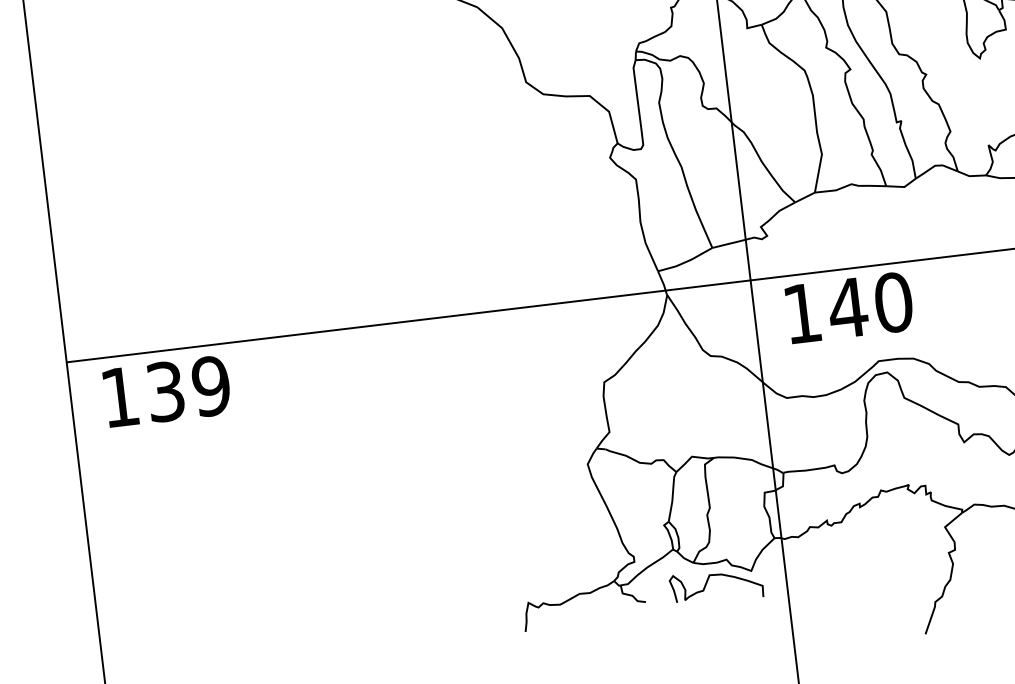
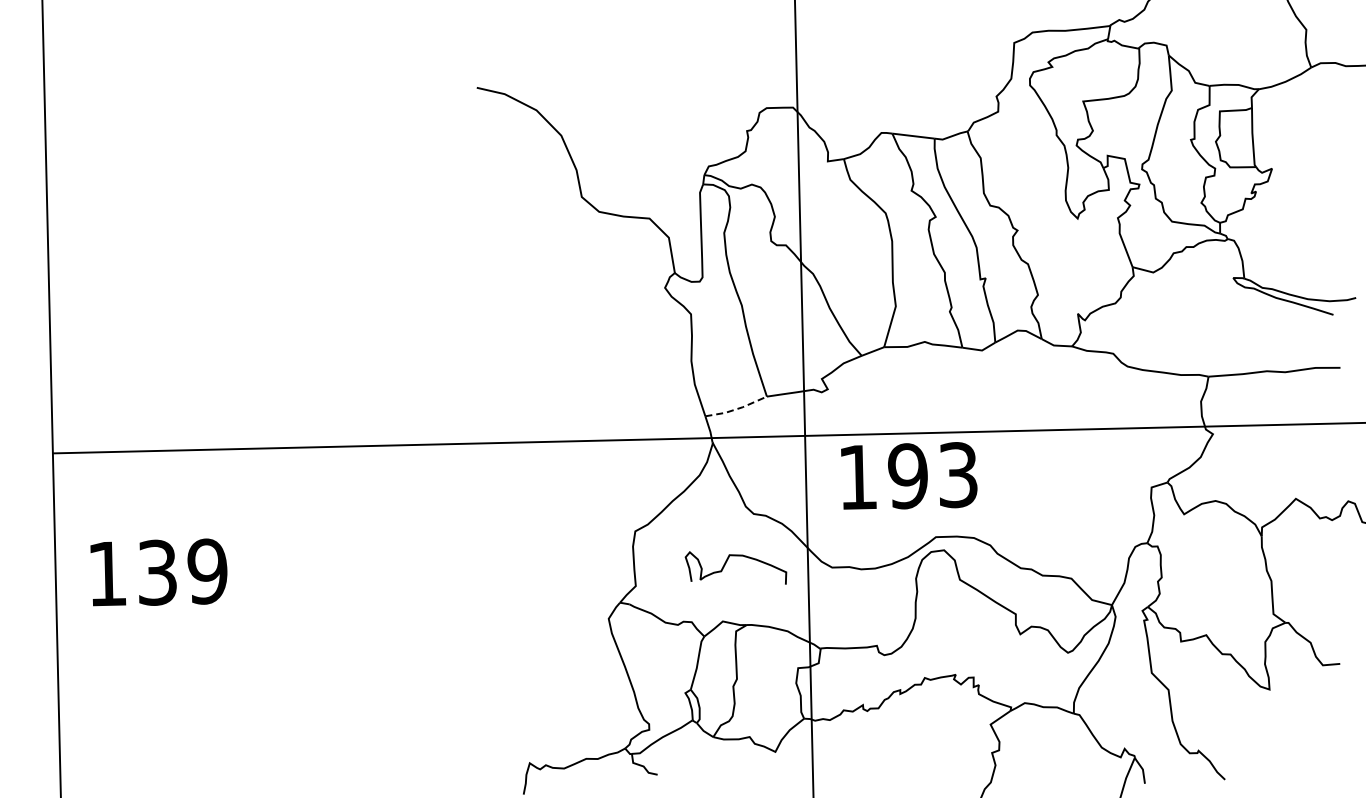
line: (686, 261) -> (737, 408), solid -> dashed
text: (870, 305) -> (932, 475), 140 -> 193
text: (166, 391) -> (158, 572), moved
curve: (707, 583) -> (726, 563), moved

